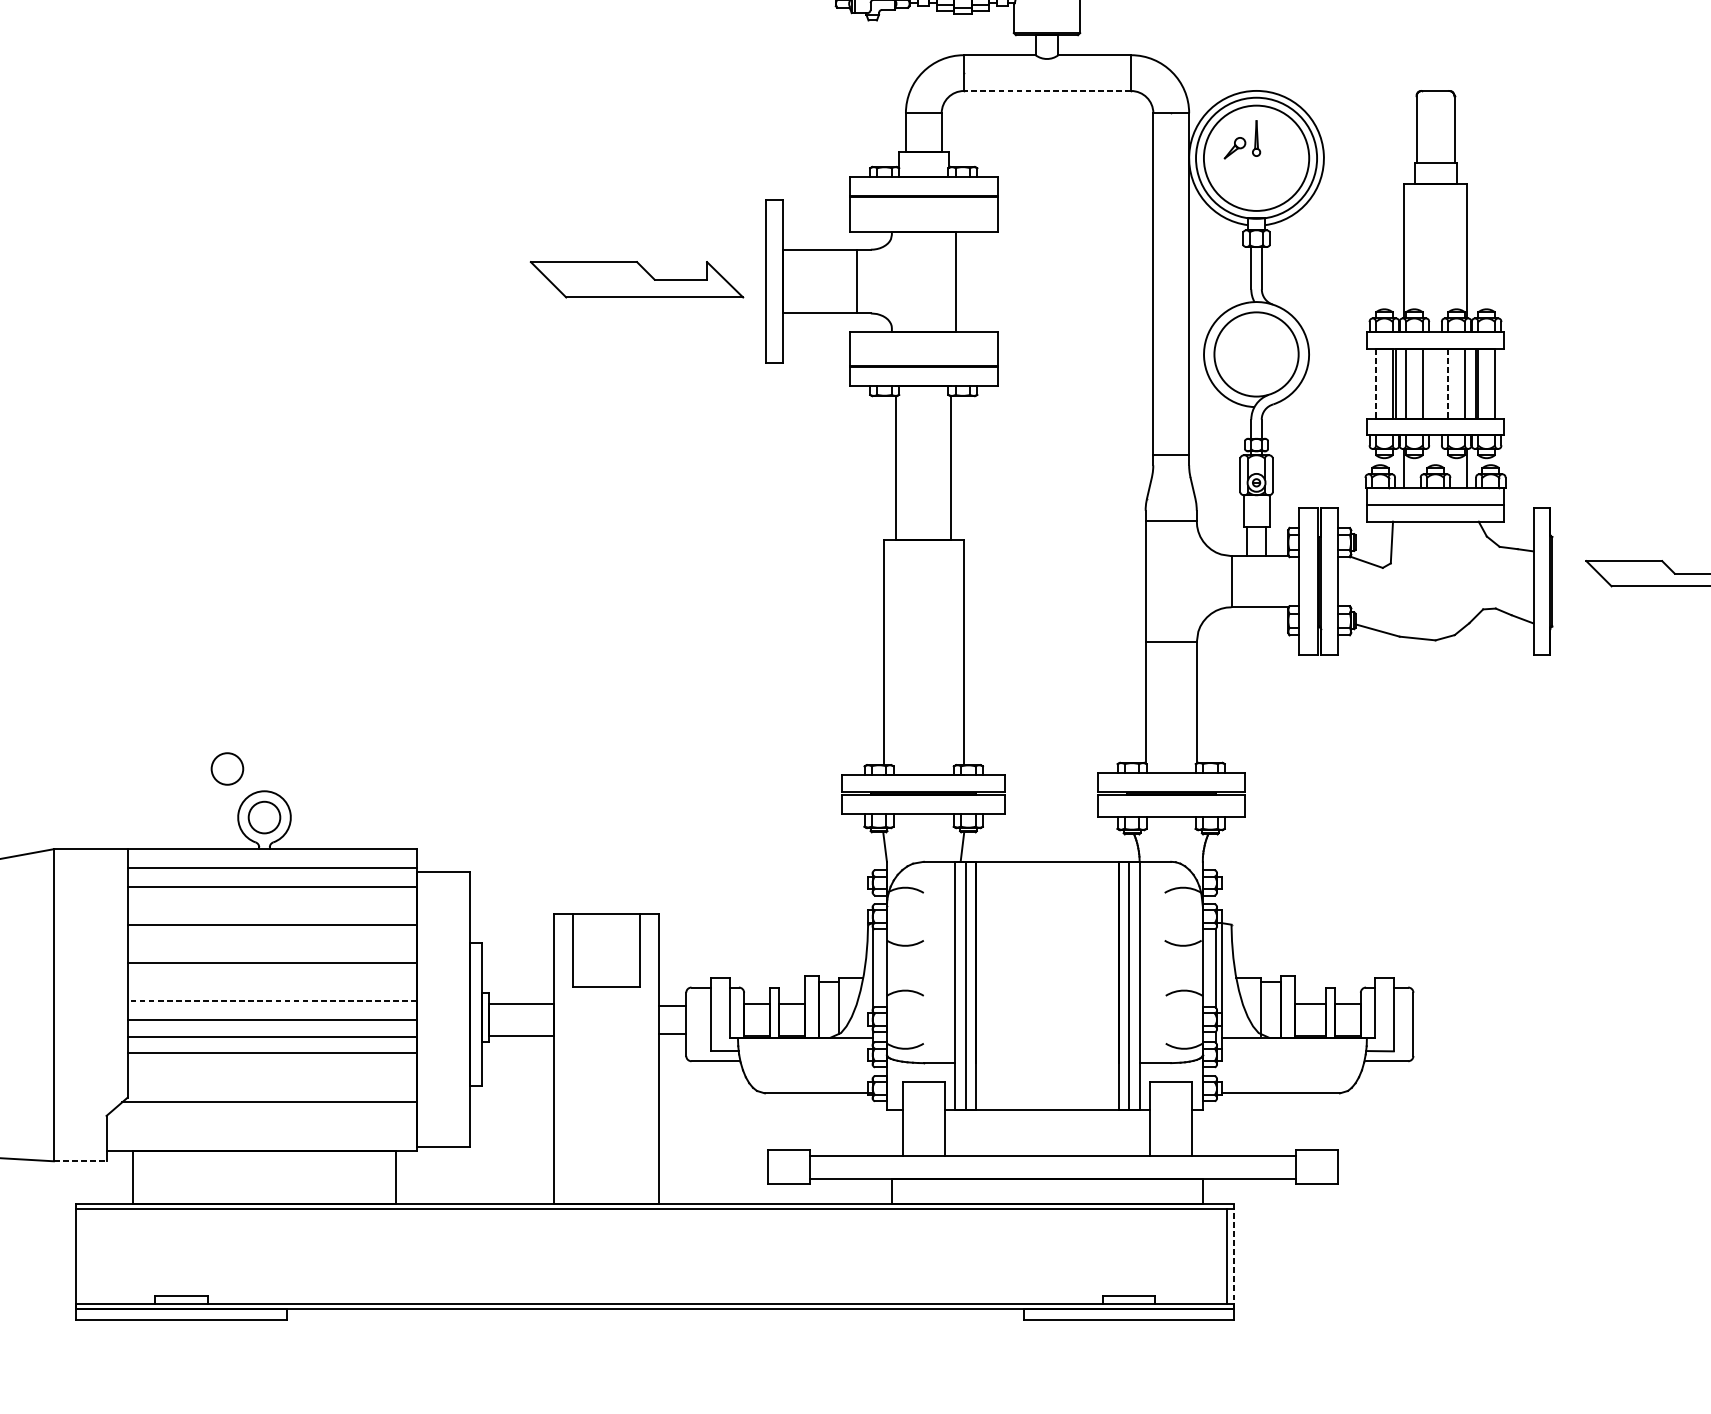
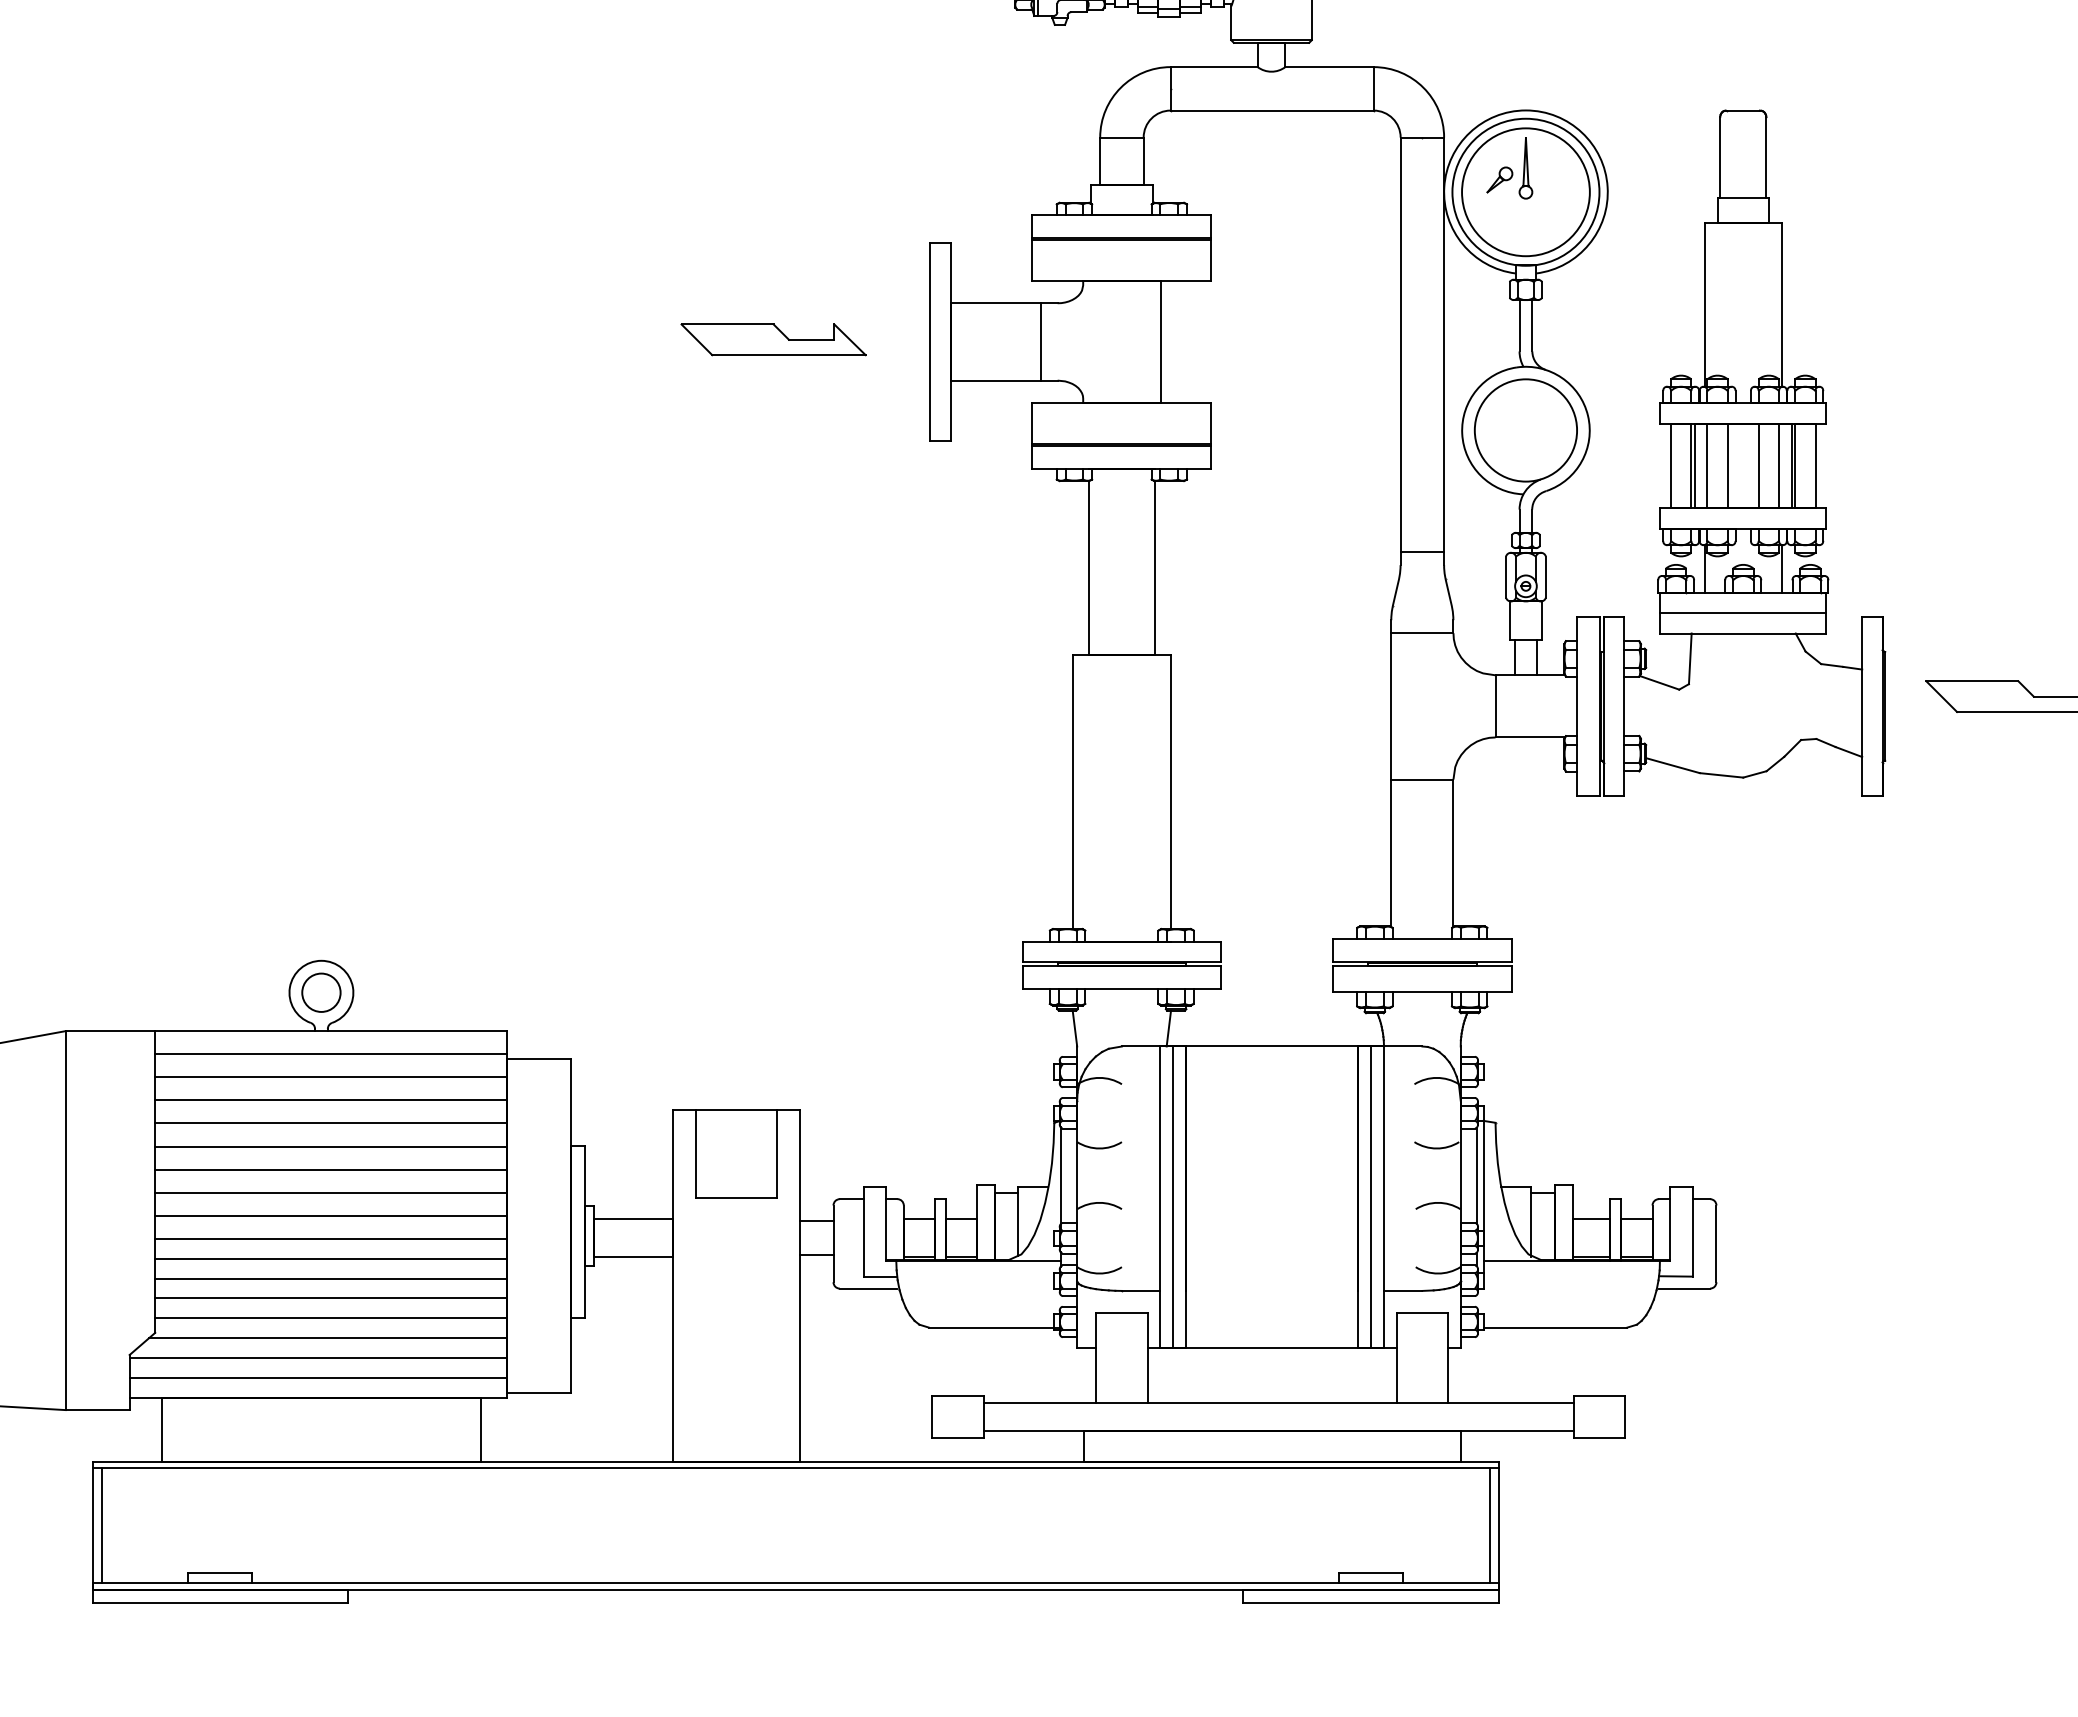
line: (1047, 90) -> (1272, 110), dashed -> solid
part: (1256, 138) -> (1525, 168), size x1.43
part: (636, 279) -> (773, 339), size x0.71
line: (1375, 384) -> (1670, 466), dashed -> solid
line: (1448, 384) -> (1758, 466), dashed -> solid
circle: (227, 768) -> (276, 933), removed
line: (271, 906) -> (330, 1100), added
line: (271, 944) -> (330, 1146), added
line: (271, 982) -> (330, 1192), added
line: (272, 1001) -> (331, 1215), dashed -> solid
line: (271, 1069) -> (330, 1298), added
line: (271, 1085) -> (330, 1318), added
line: (261, 1118) -> (317, 1358), added
line: (261, 1135) -> (317, 1378), added
line: (80, 1161) -> (97, 1410), dashed -> solid
line: (84, 1256) -> (102, 1525), added
line: (1234, 1256) -> (1499, 1525), dashed -> solid

